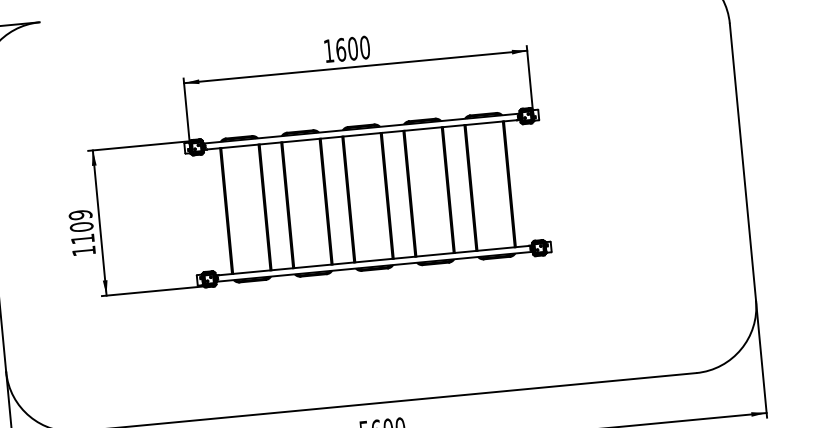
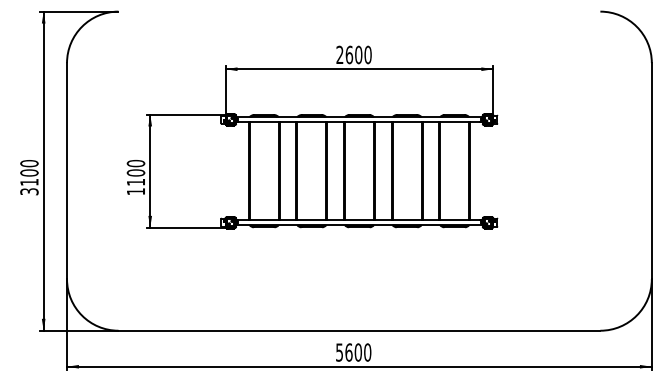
text: (328, 50) -> (339, 54), 1600 -> 2600
text: (81, 214) -> (136, 163), 1109 -> 1100

